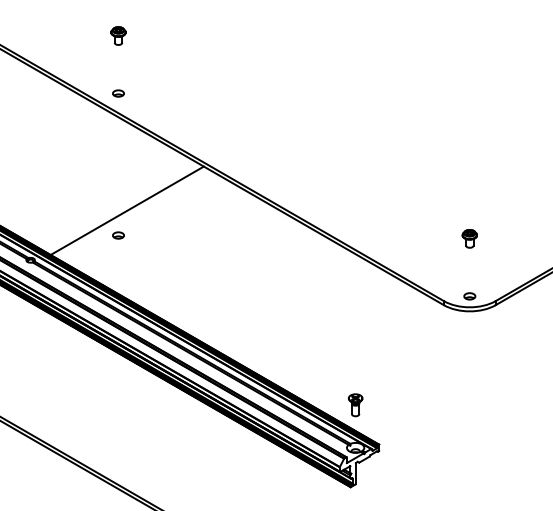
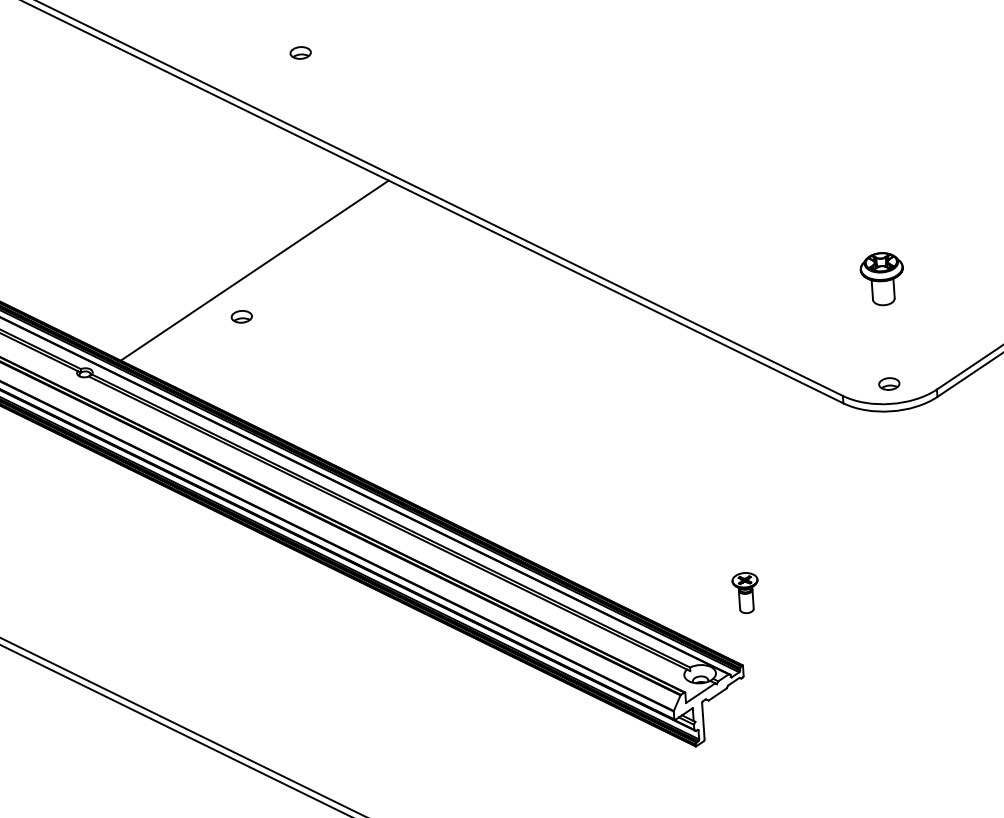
part: (118, 93) -> (300, 52), moved
part: (469, 238) -> (881, 278), size x1.6
part: (355, 405) -> (745, 593), moved

